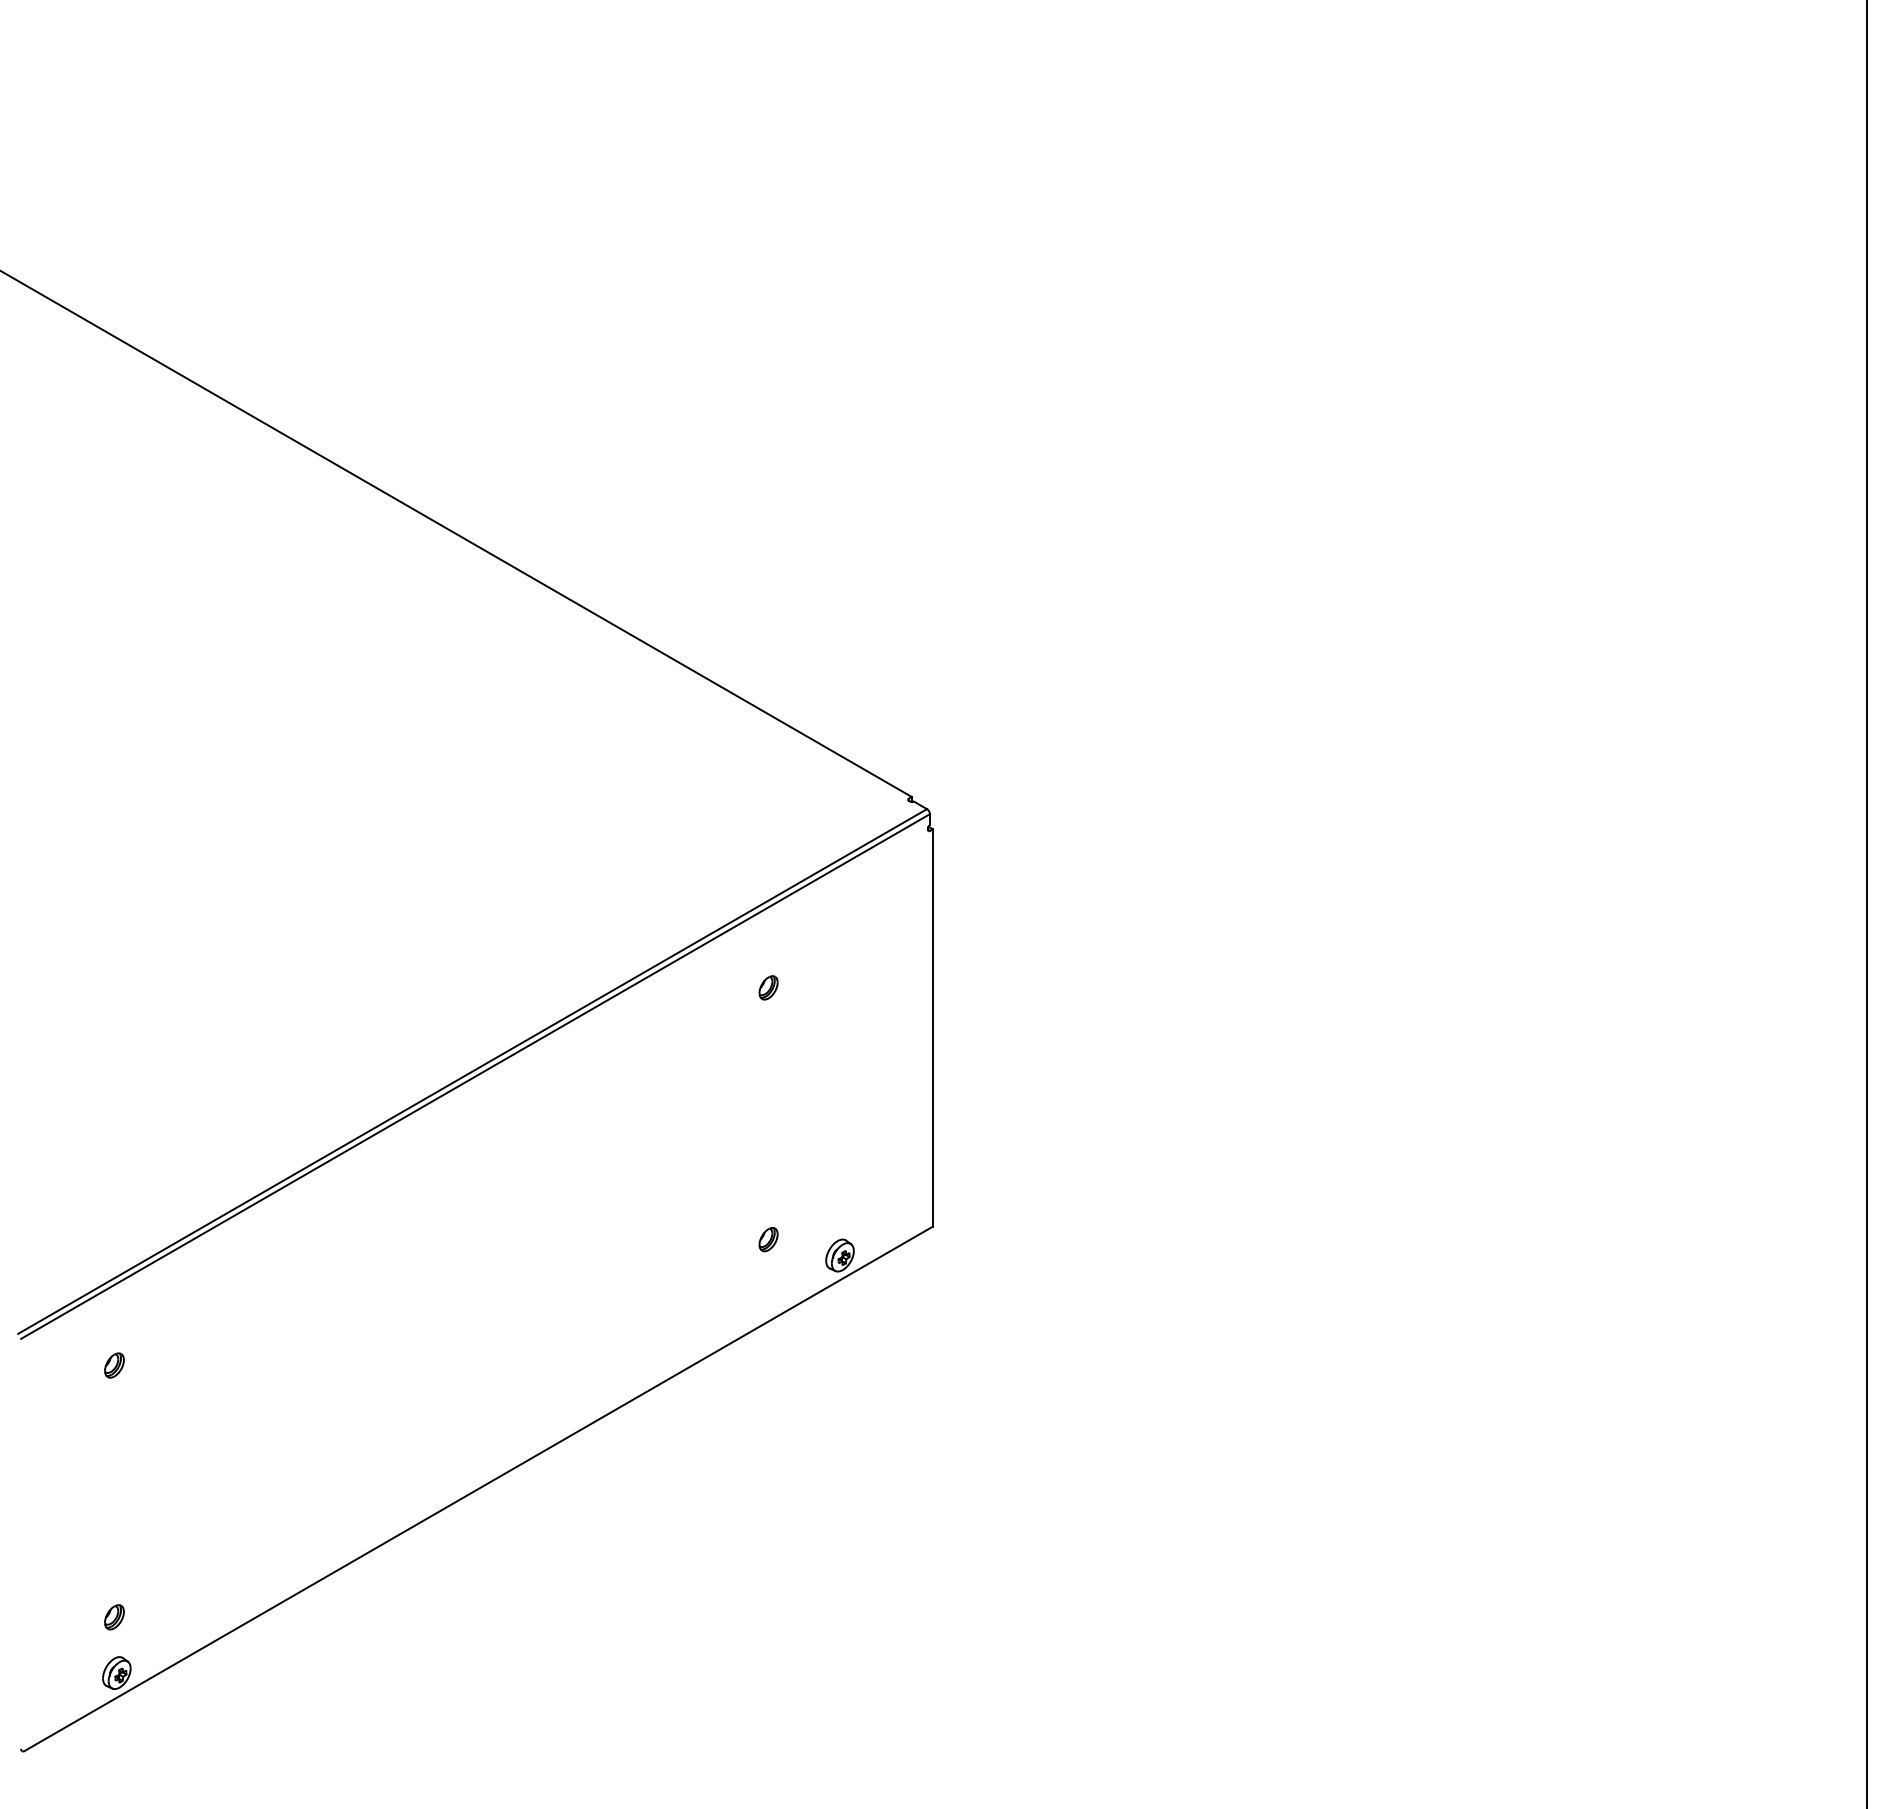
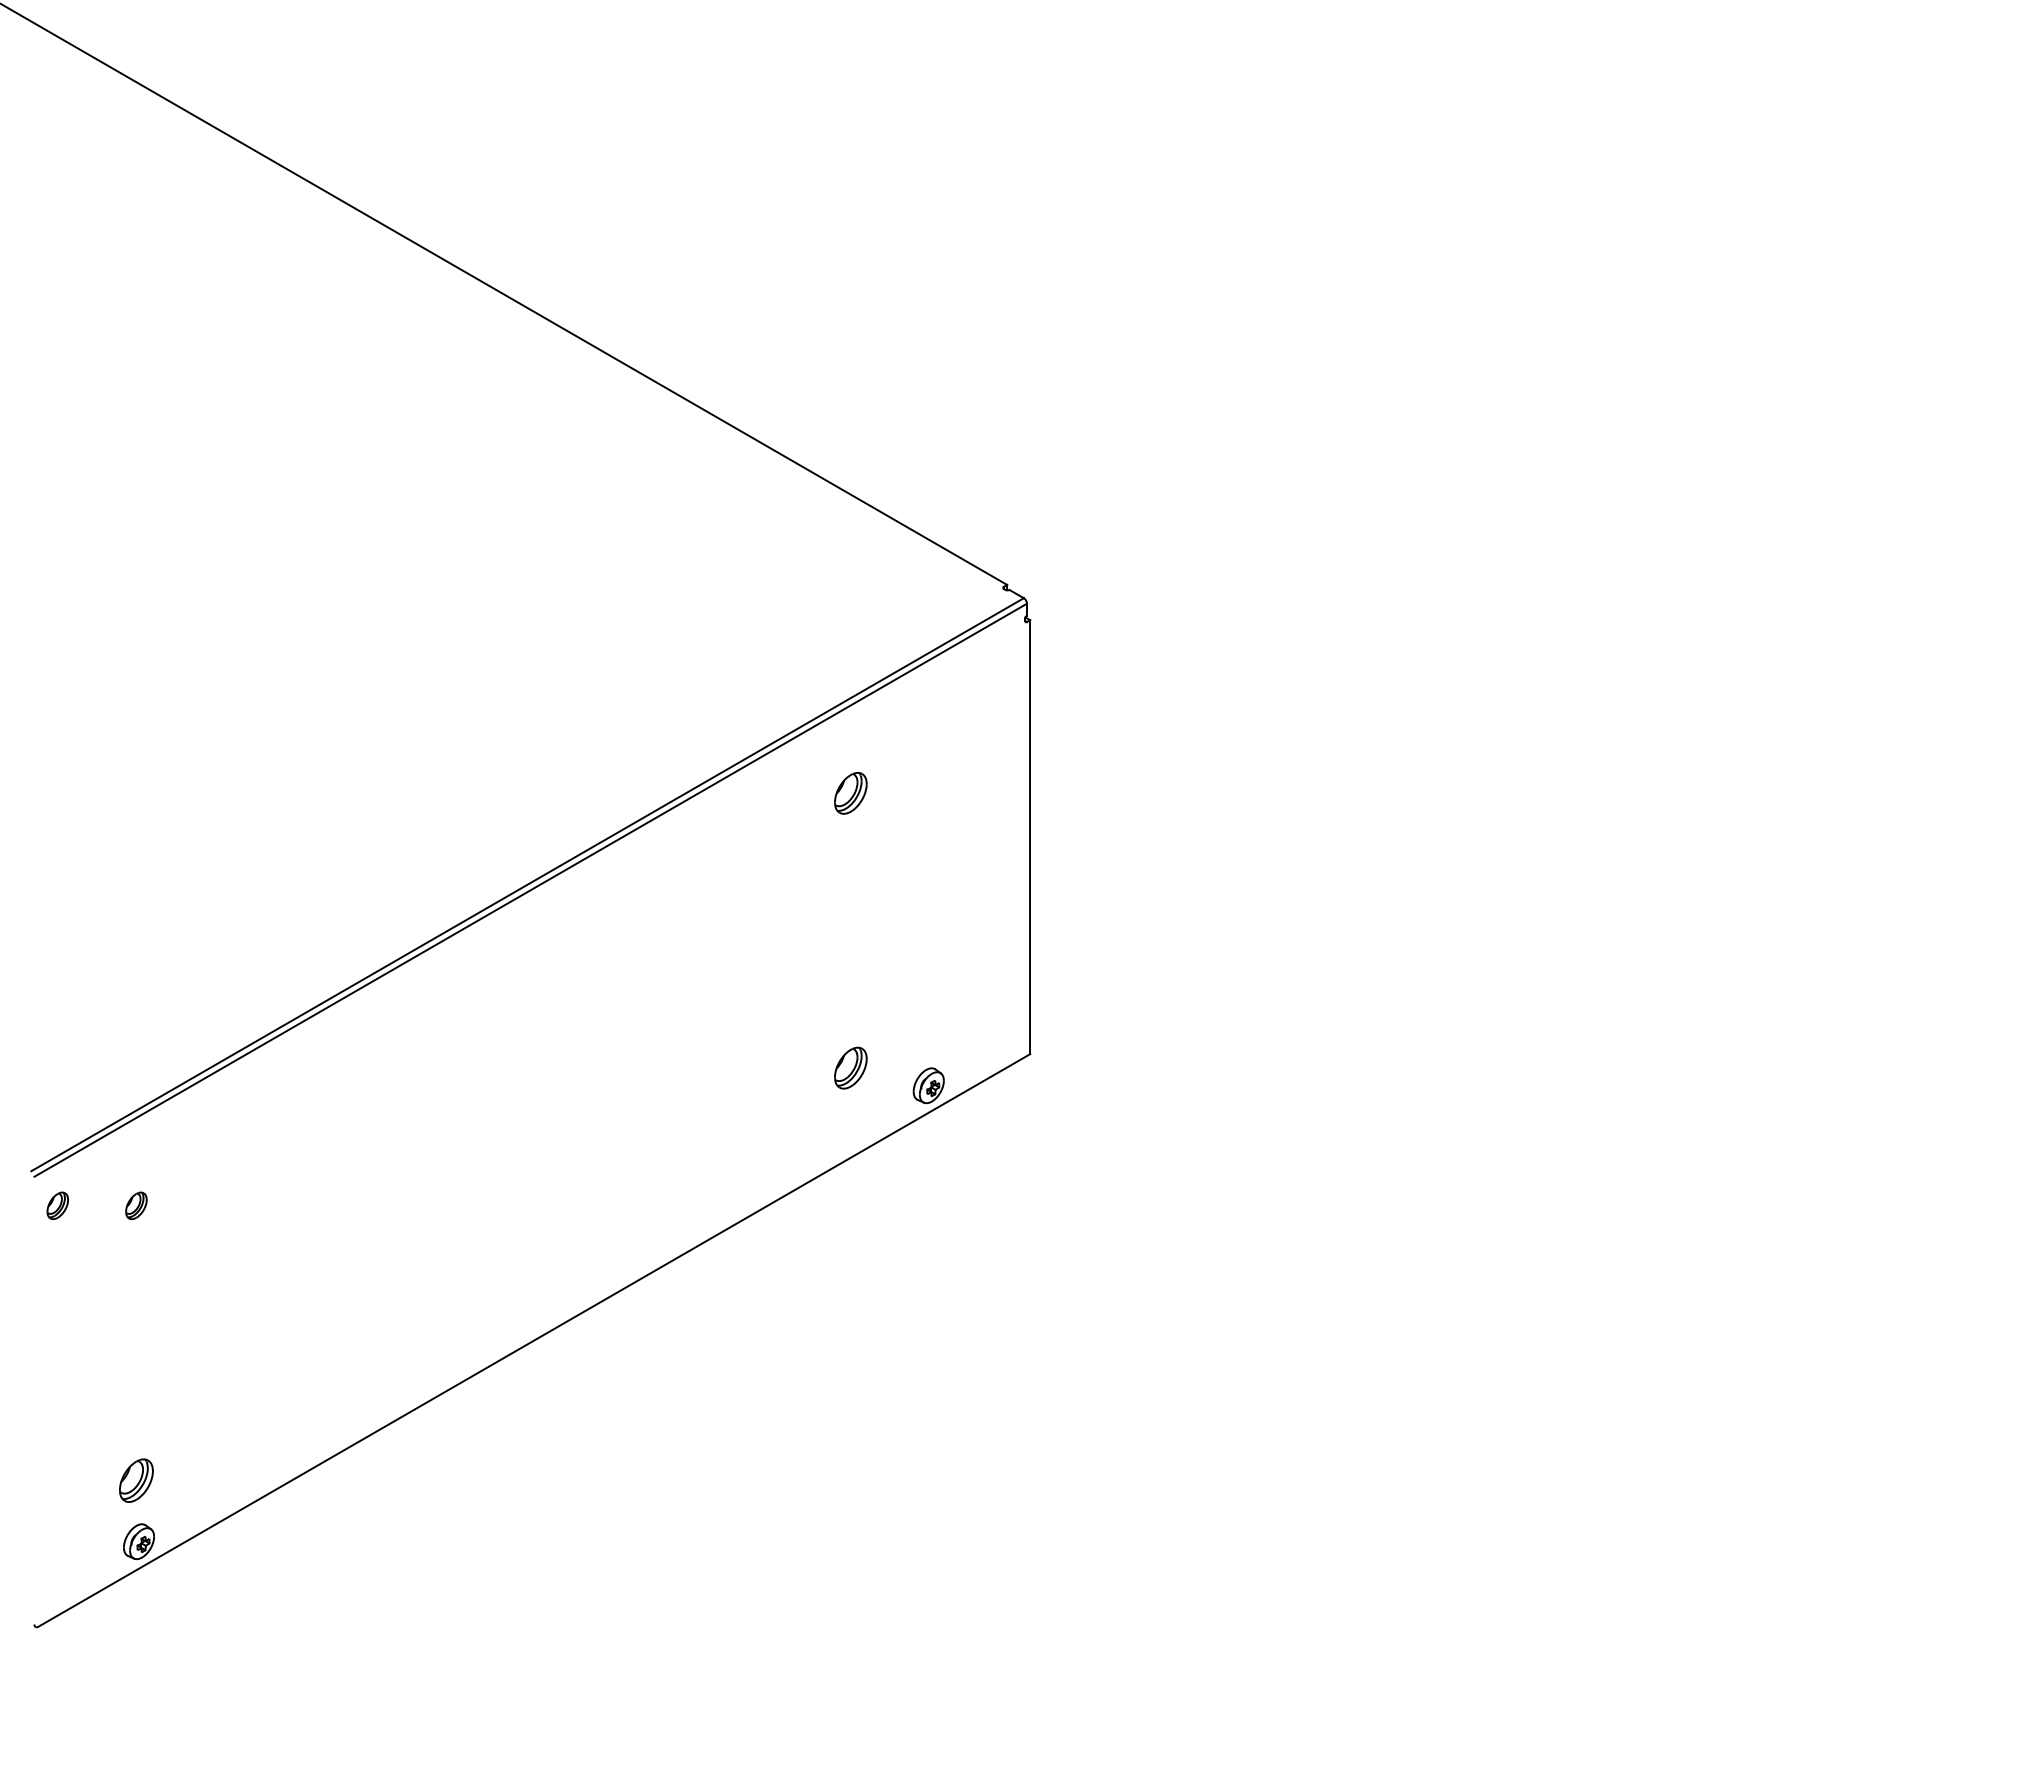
part: (768, 987) -> (850, 793), size x1.6
part: (768, 1239) -> (850, 1068), size x1.6
part: (42, 1365) -> (57, 1205), added
part: (114, 1617) -> (136, 1481), size x1.6

